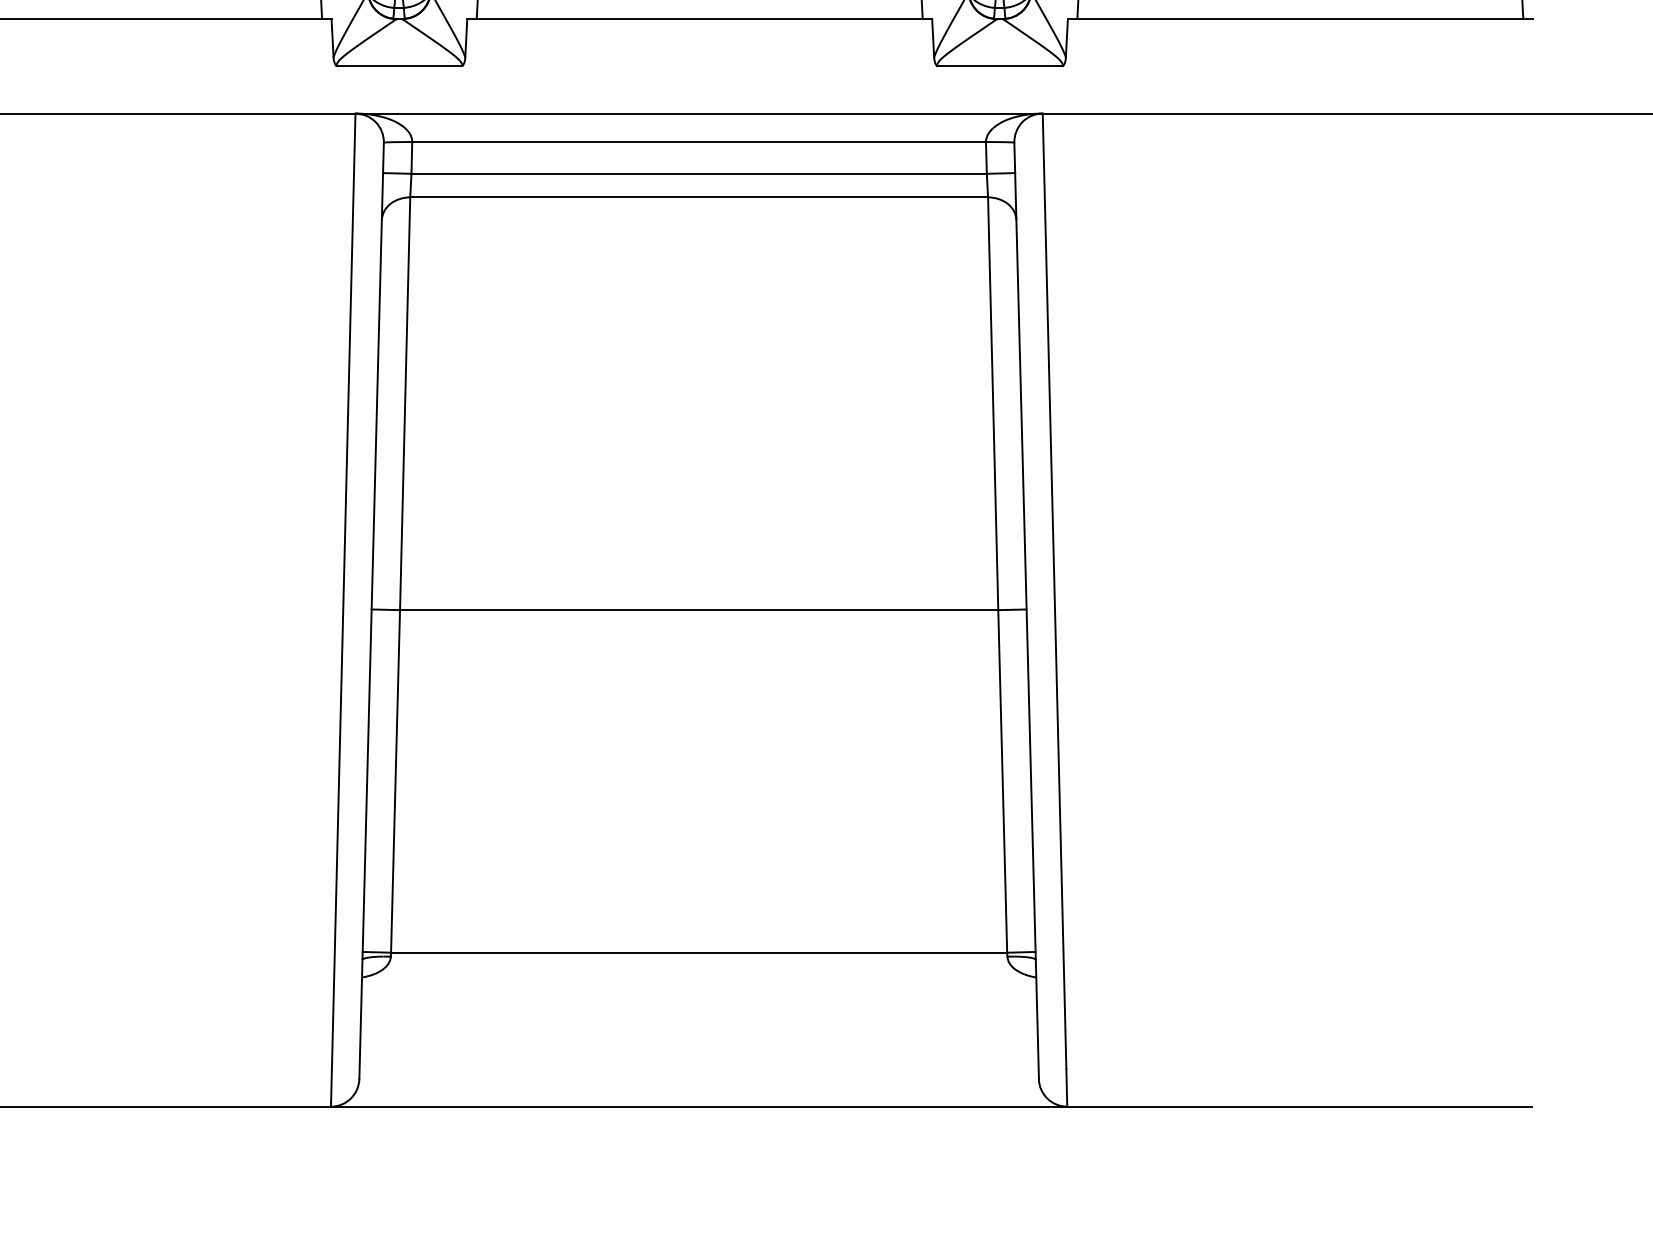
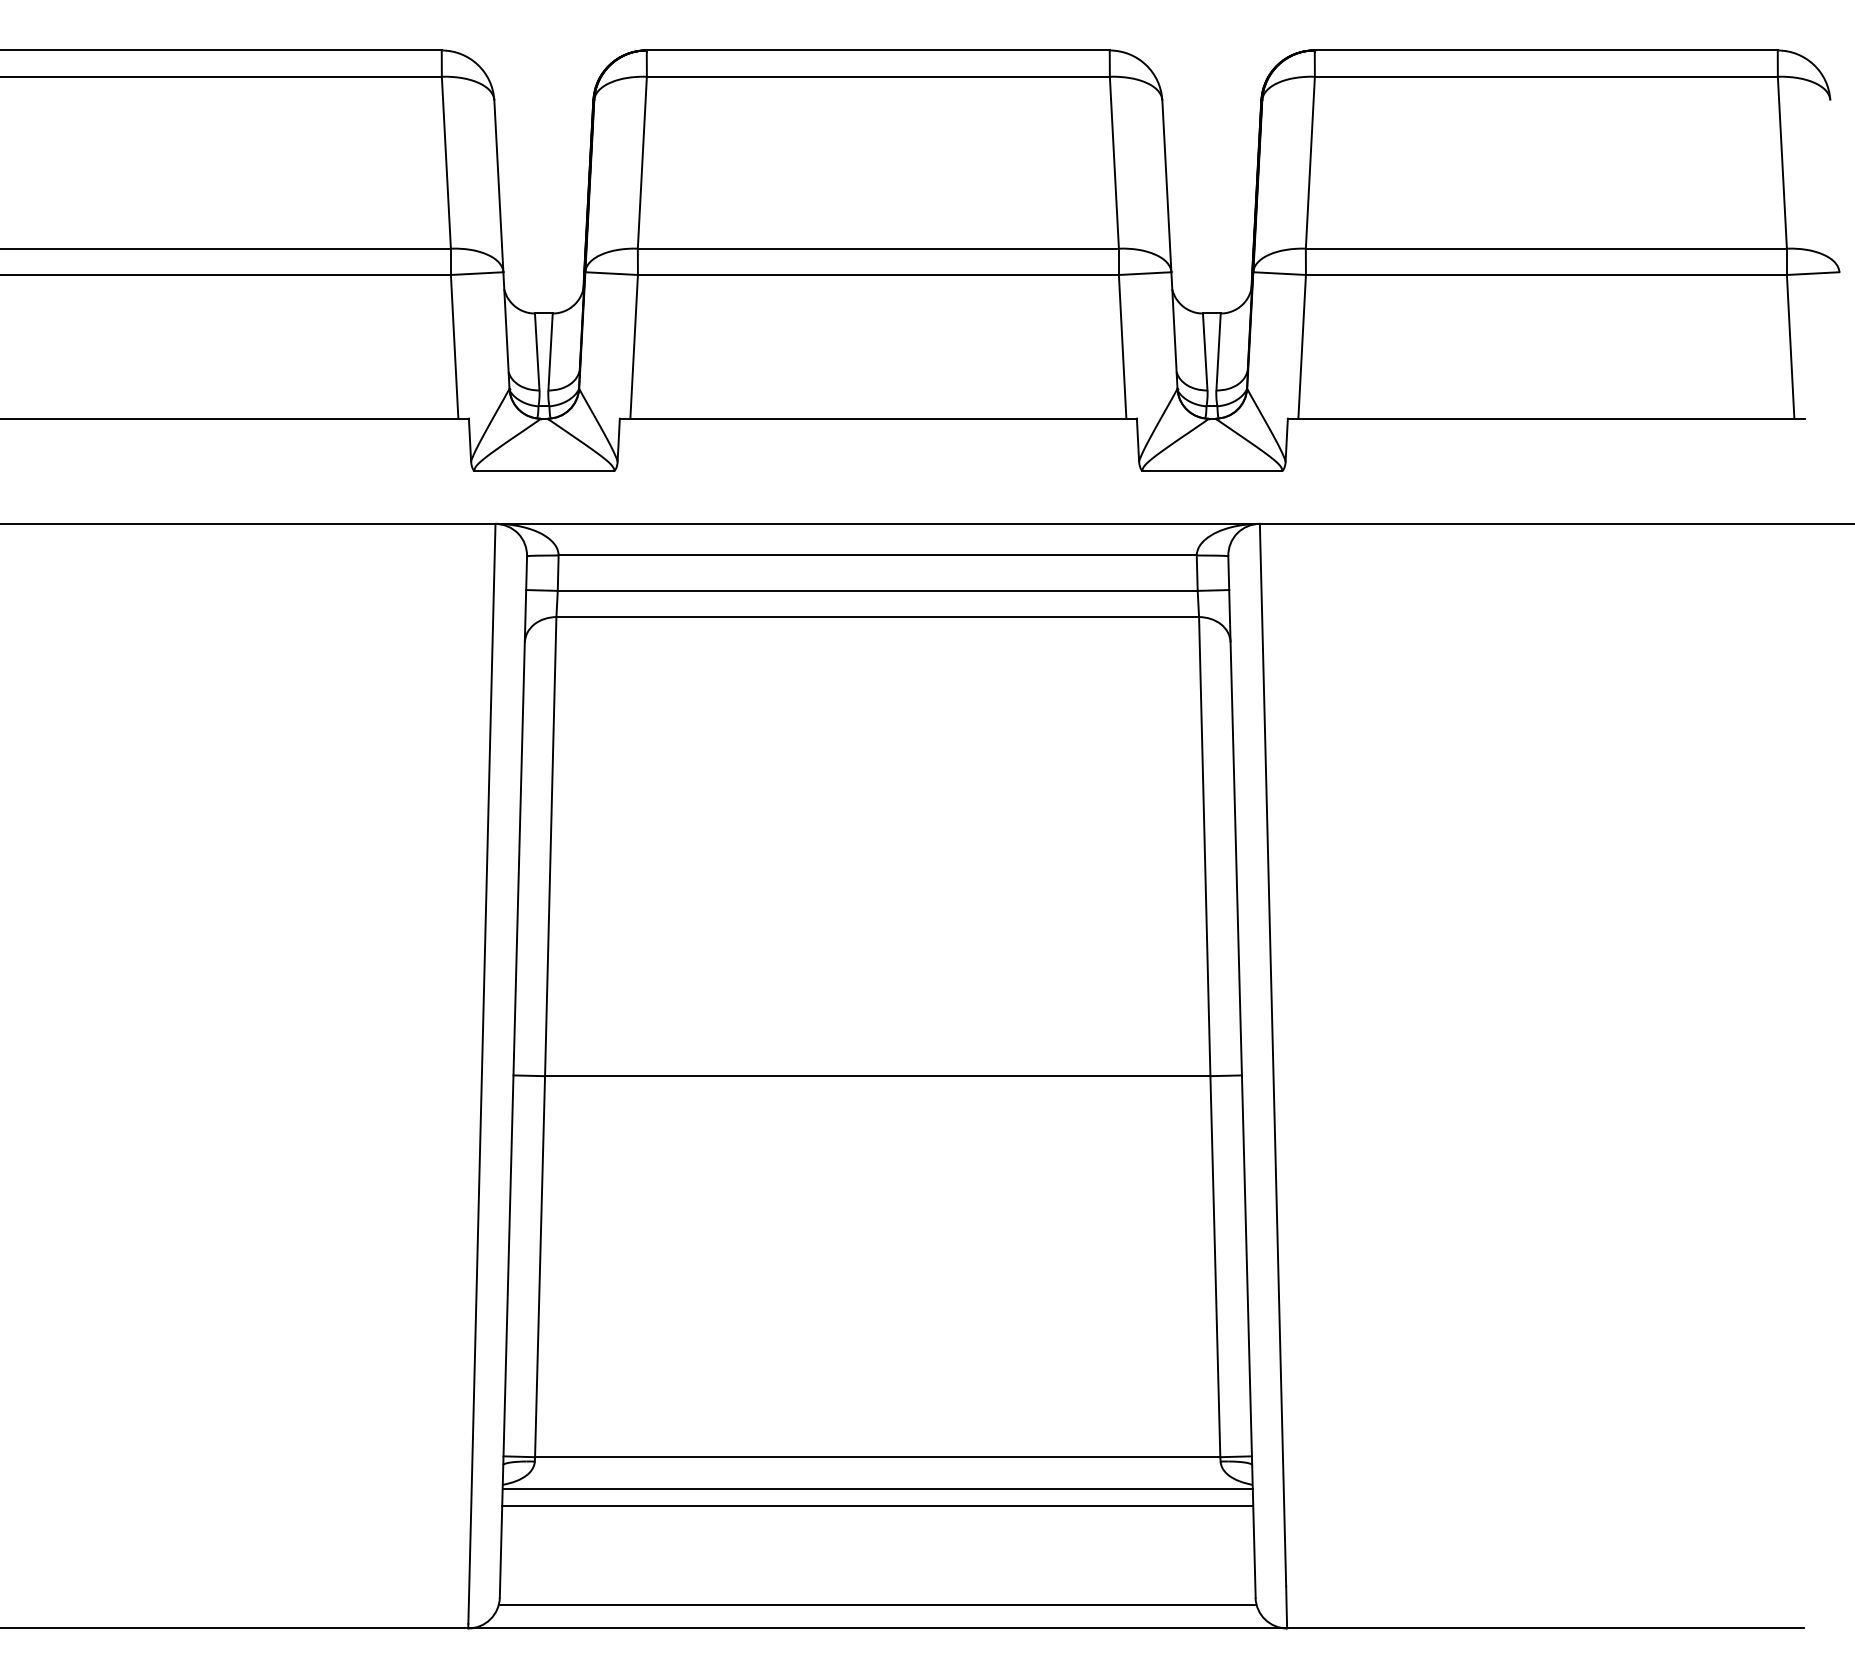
line: (698, 980) -> (877, 1488), added
line: (698, 997) -> (877, 1506), added
line: (698, 1085) -> (877, 1604), added

